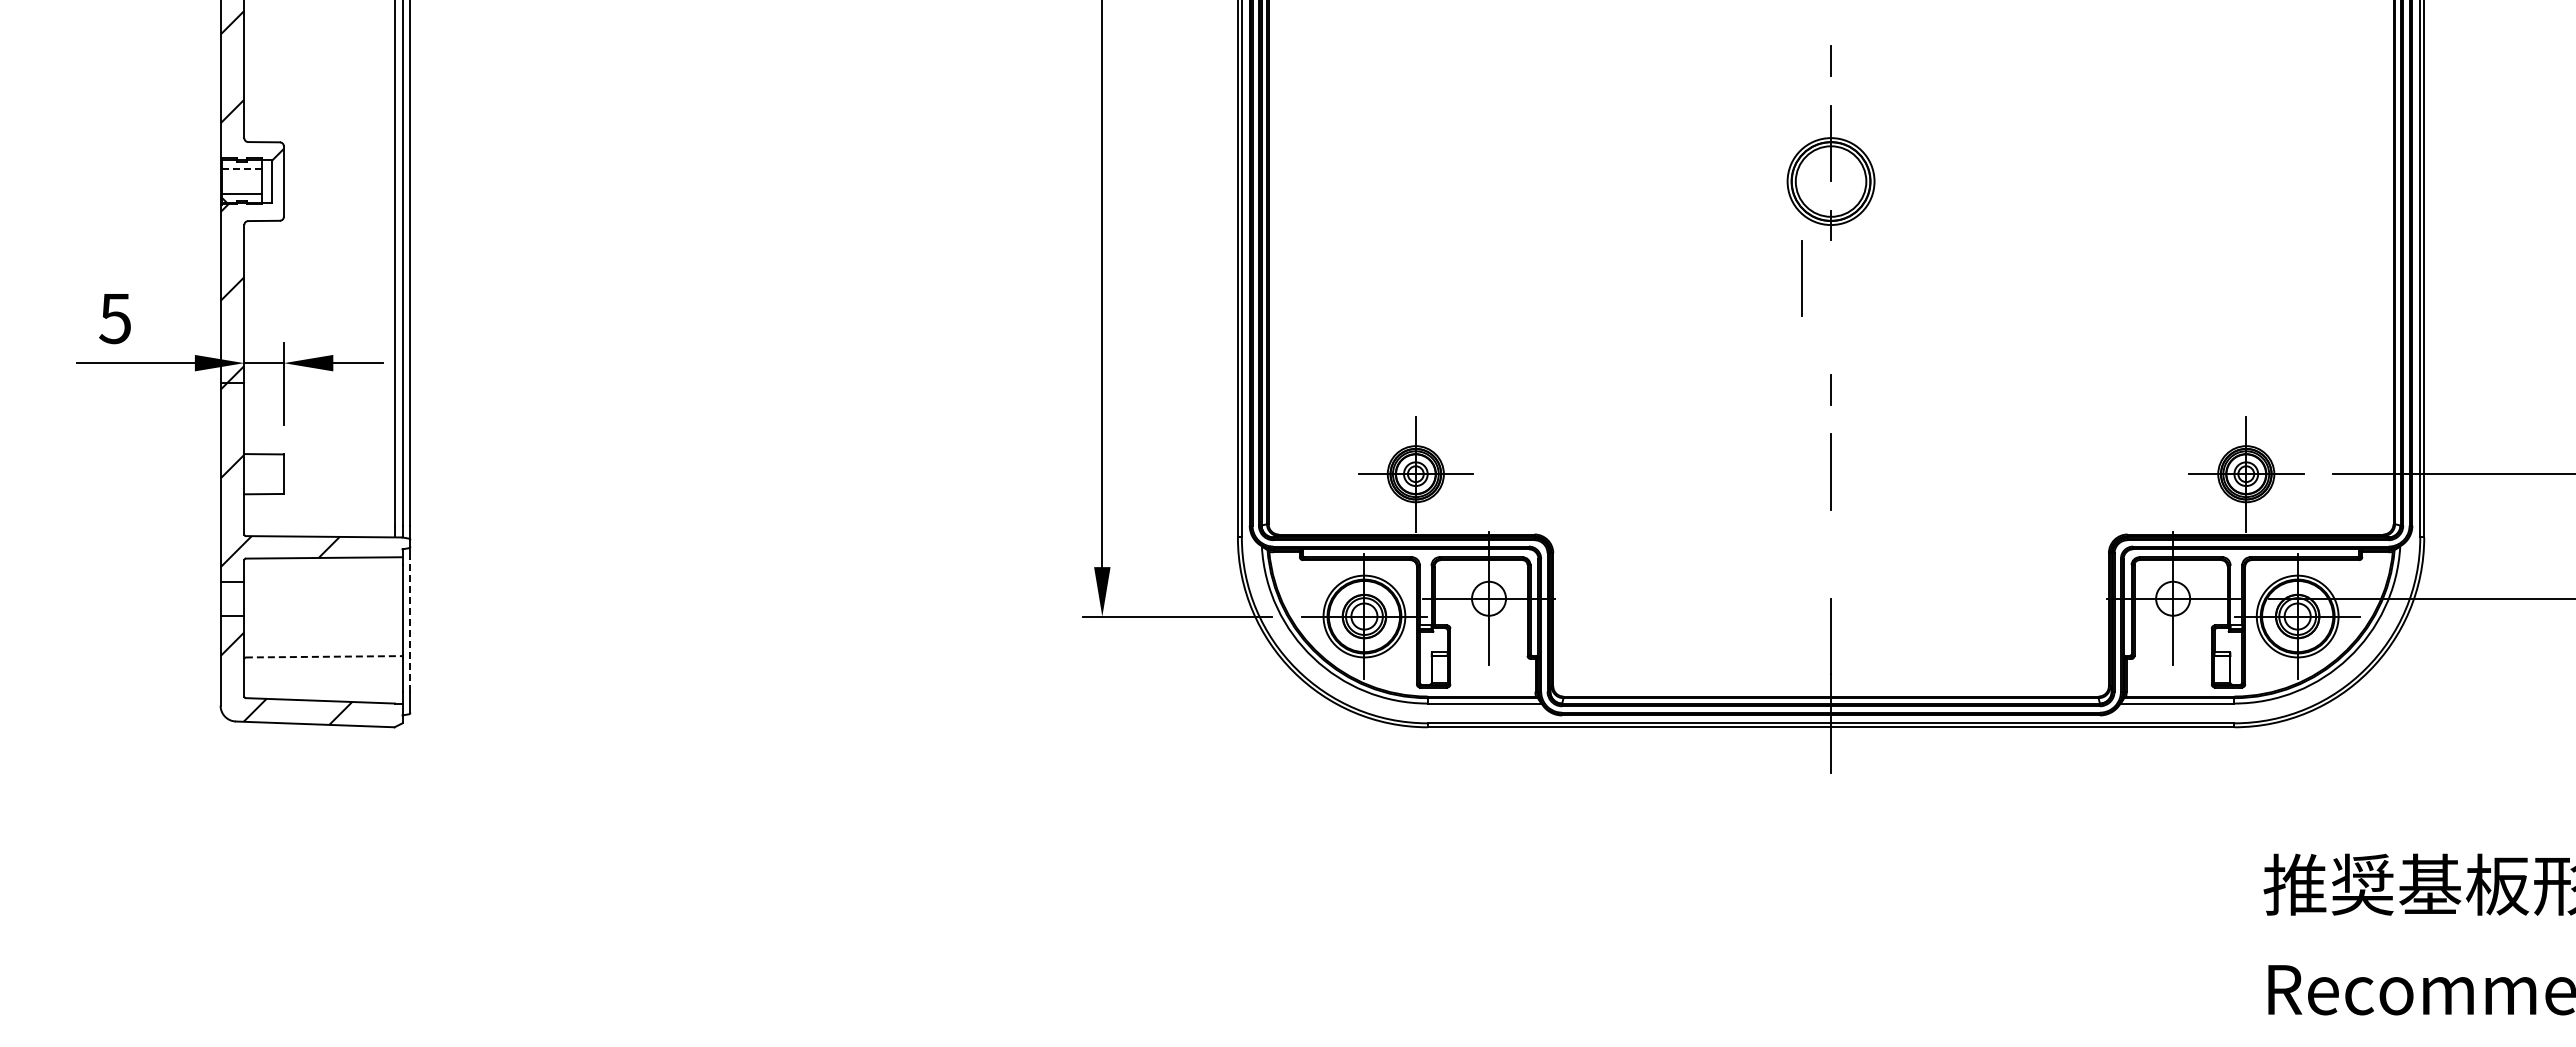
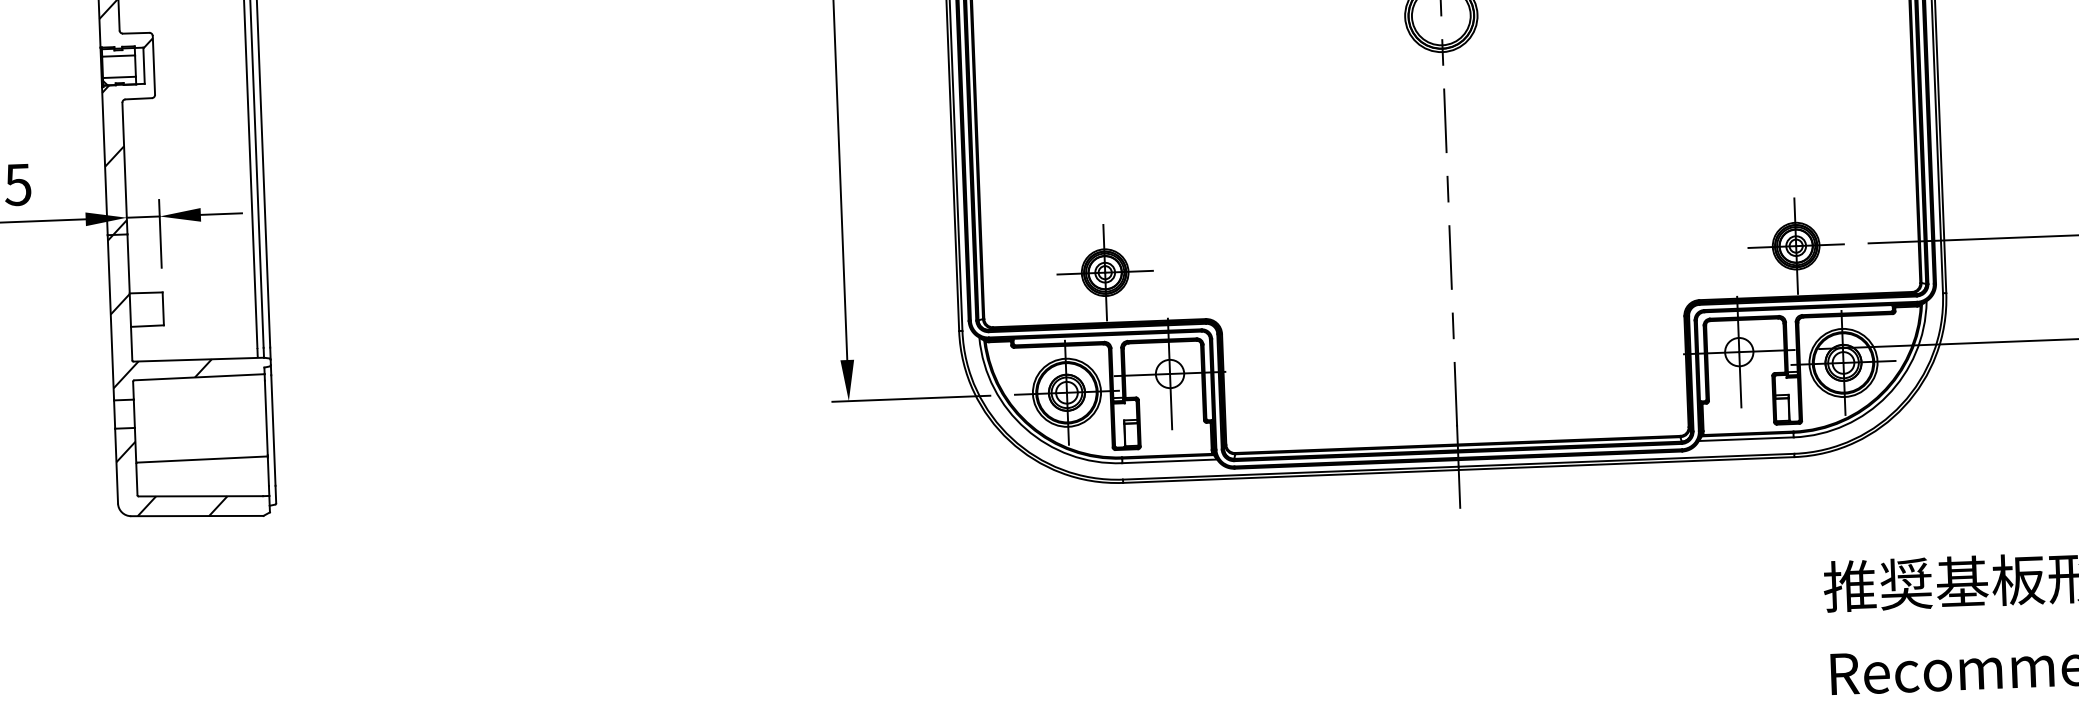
line: (241, 168) -> (118, 55), dashed -> solid
line: (1801, 278) -> (1444, 120), moved
line: (1831, 553) -> (1453, 325), added
line: (410, 624) -> (273, 429), dashed -> solid
line: (324, 656) -> (202, 459), dashed -> solid

